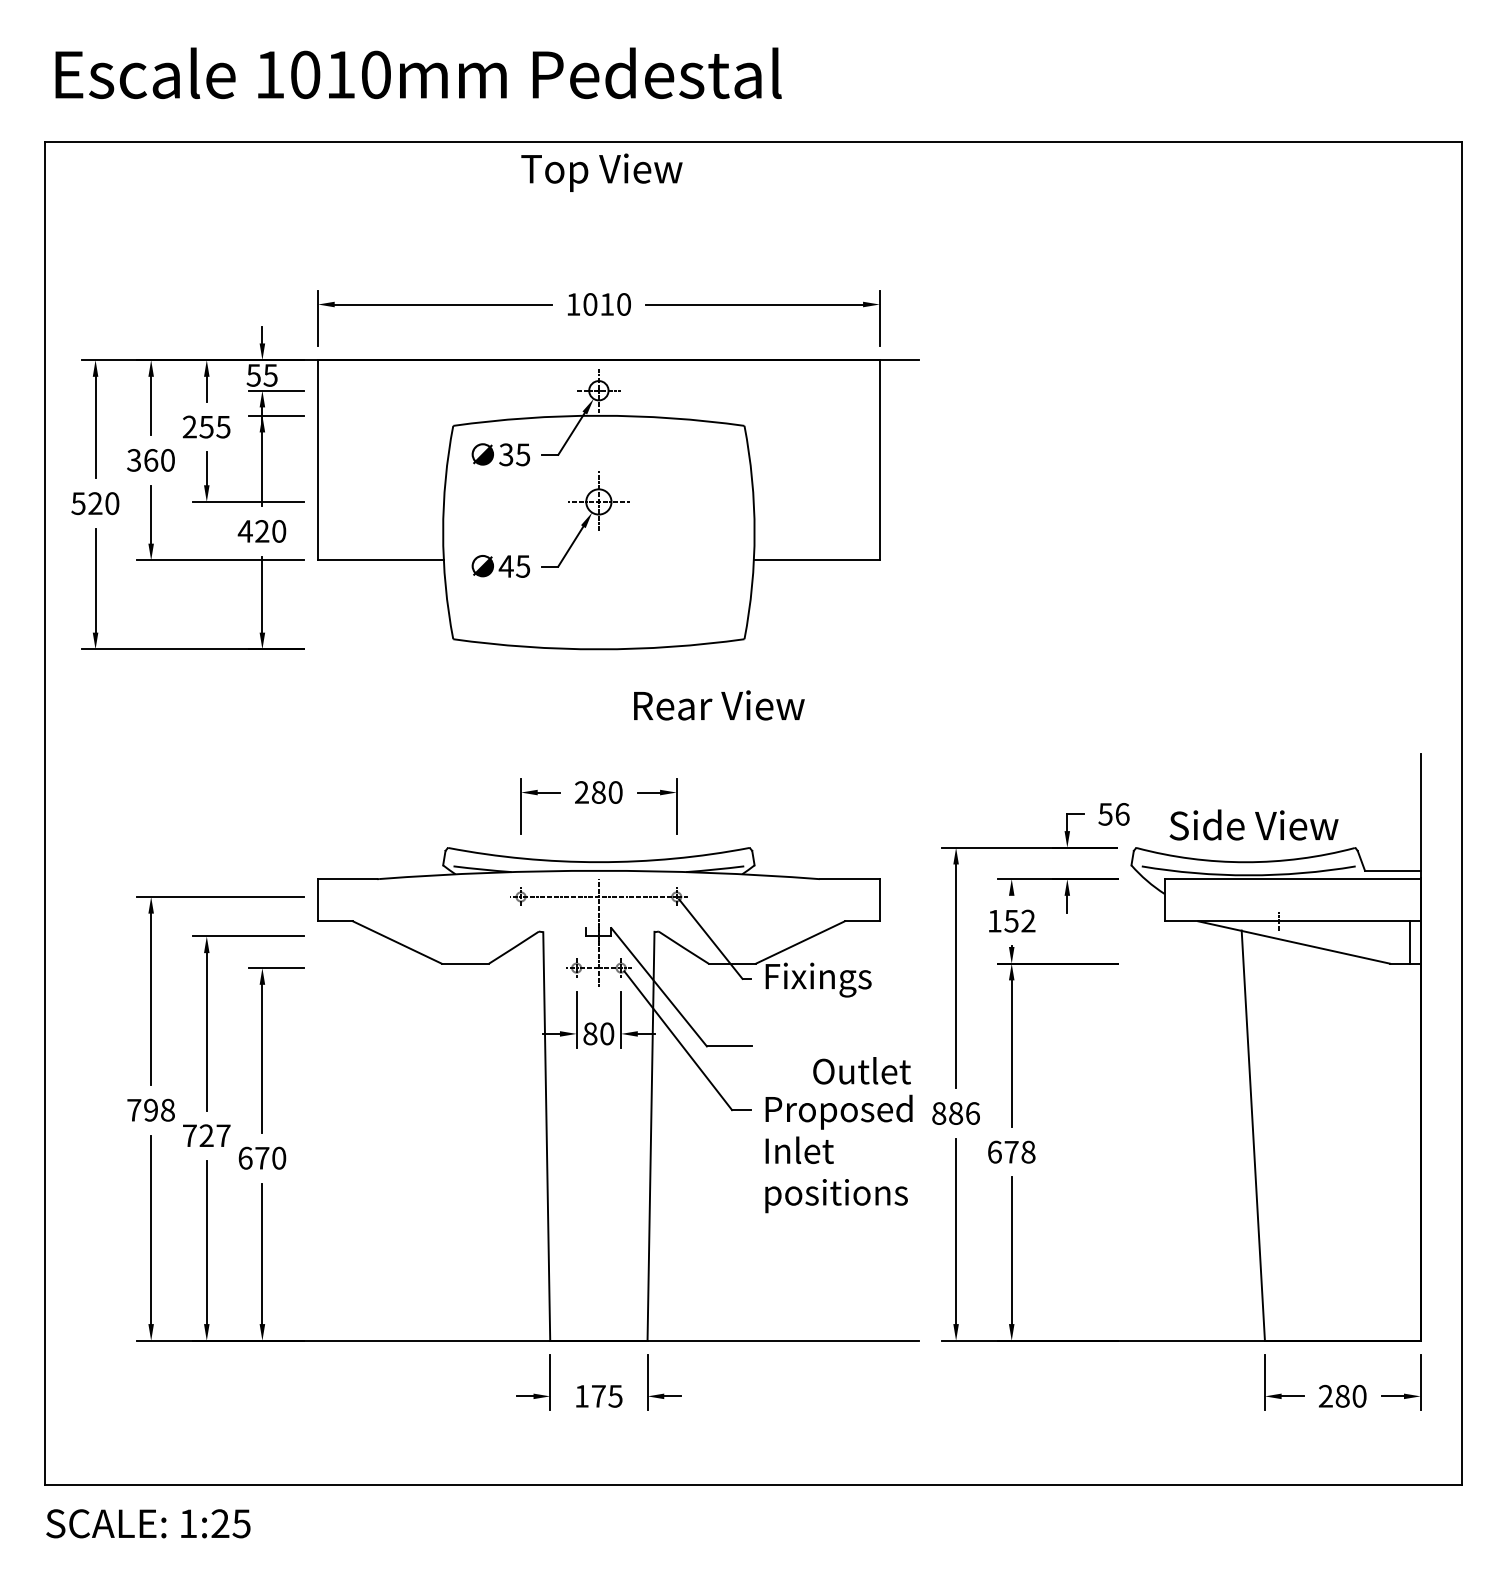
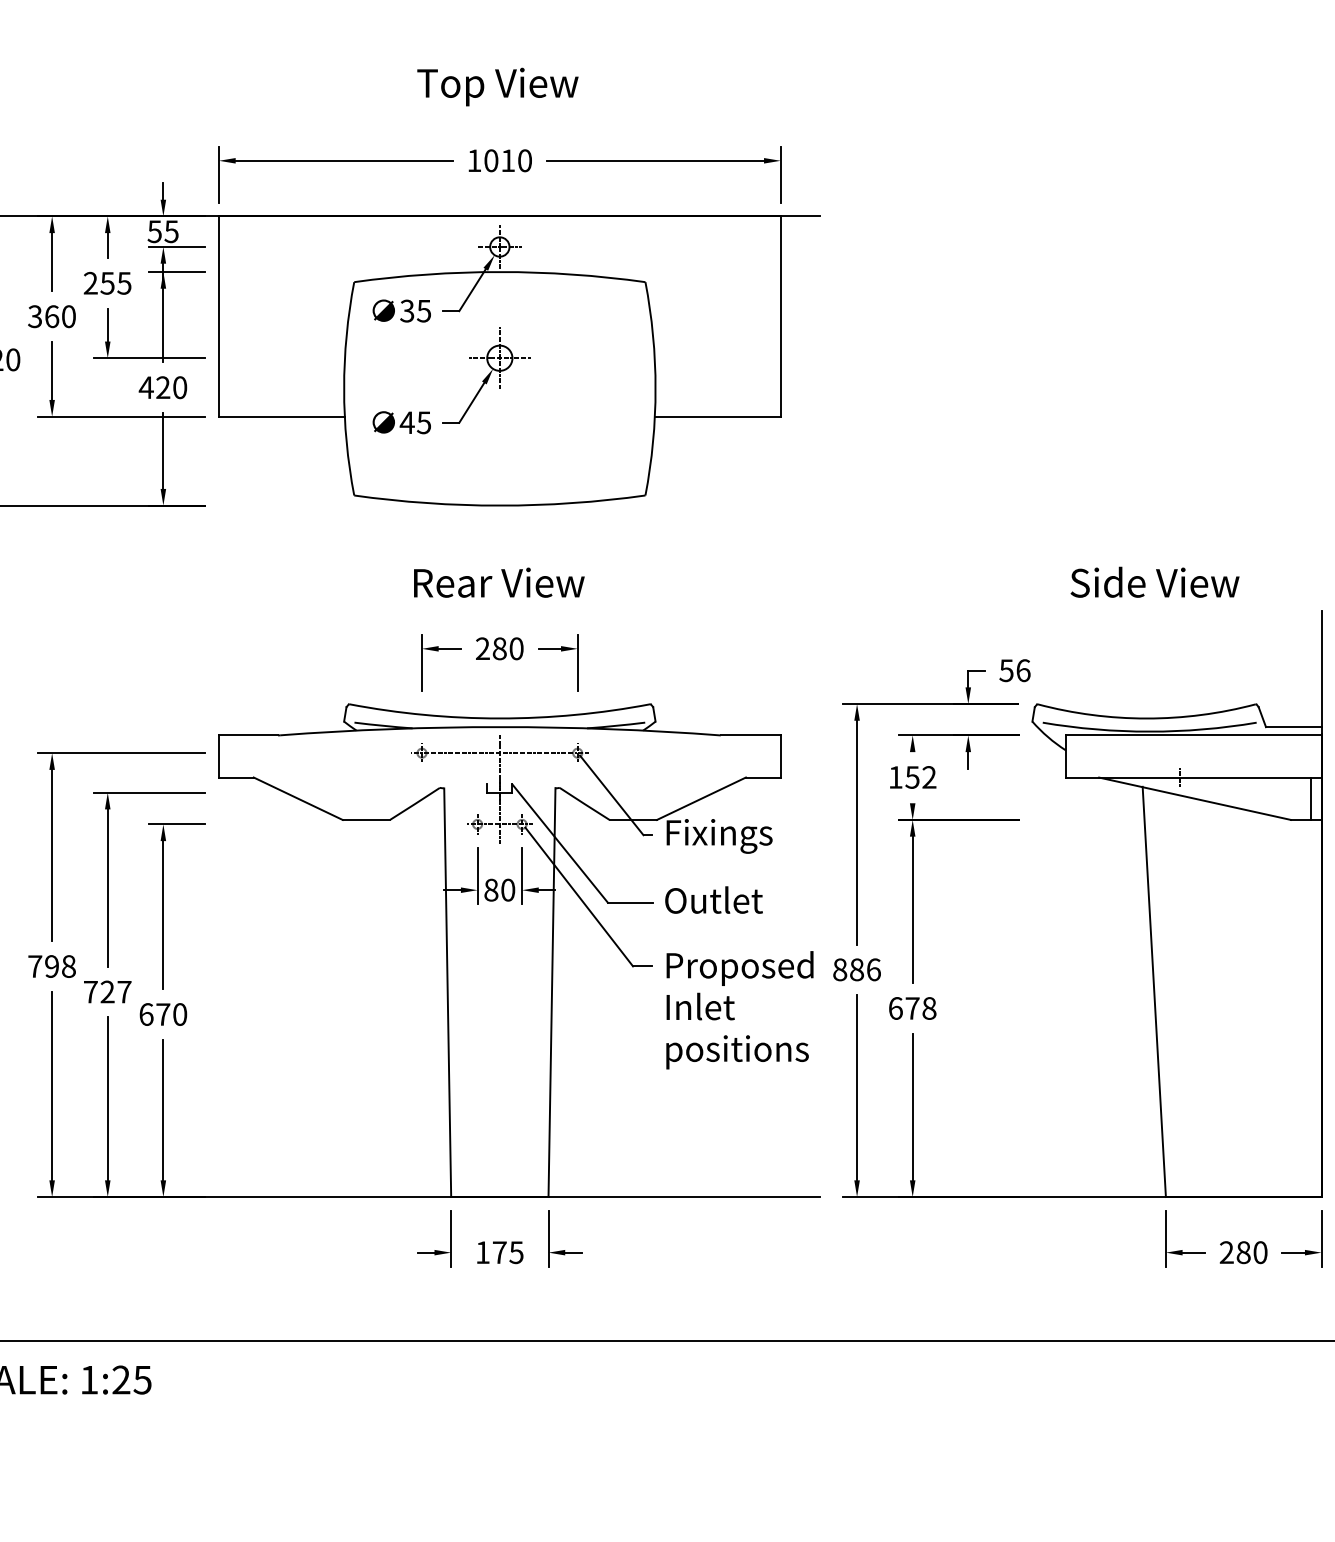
text: (601, 172) -> (497, 86), moved
text: (719, 705) -> (499, 582), moved
text: (1253, 824) -> (1154, 581), moved
text: (861, 1070) -> (713, 899), moved

